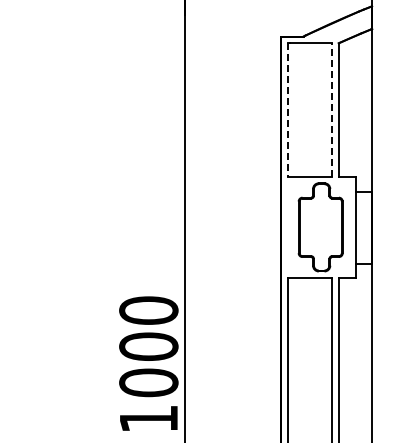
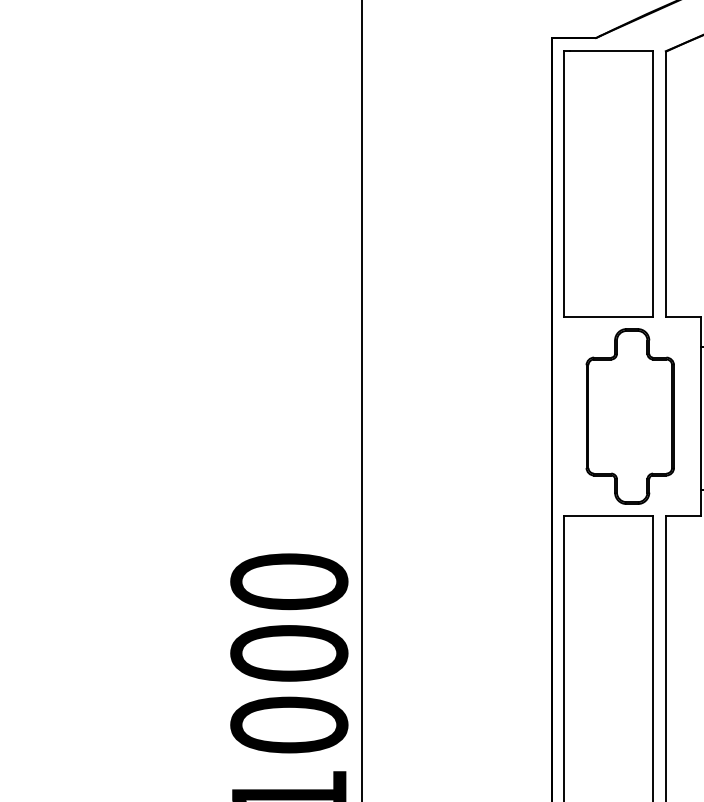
line: (332, 109) -> (653, 182), dashed -> solid
line: (287, 110) -> (564, 184), dashed -> solid

